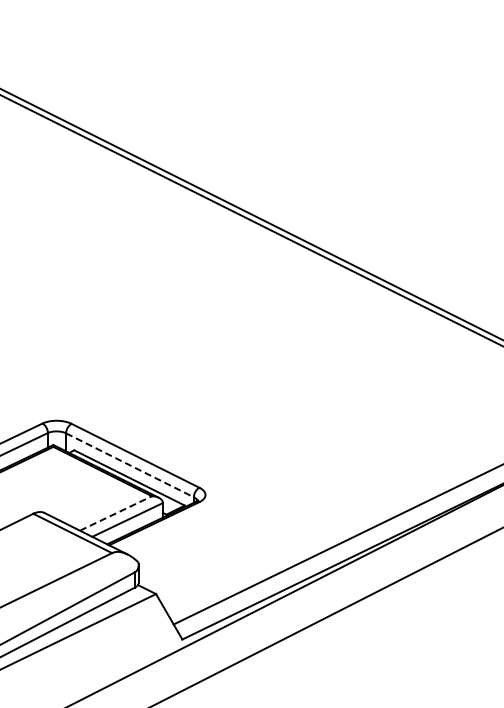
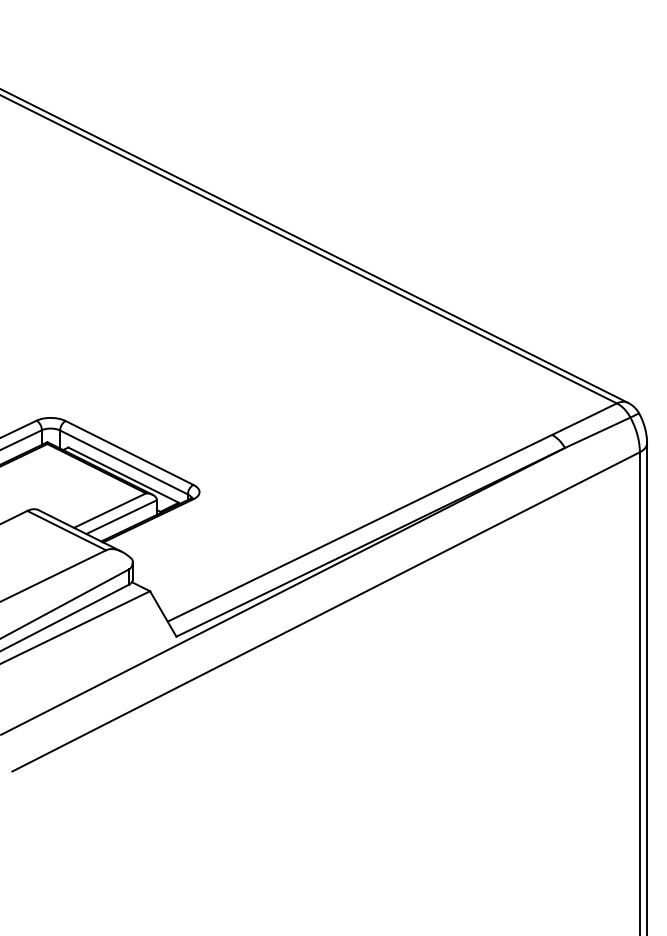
line: (130, 465) -> (124, 462), dashed -> solid
line: (116, 513) -> (110, 510), dashed -> solid

